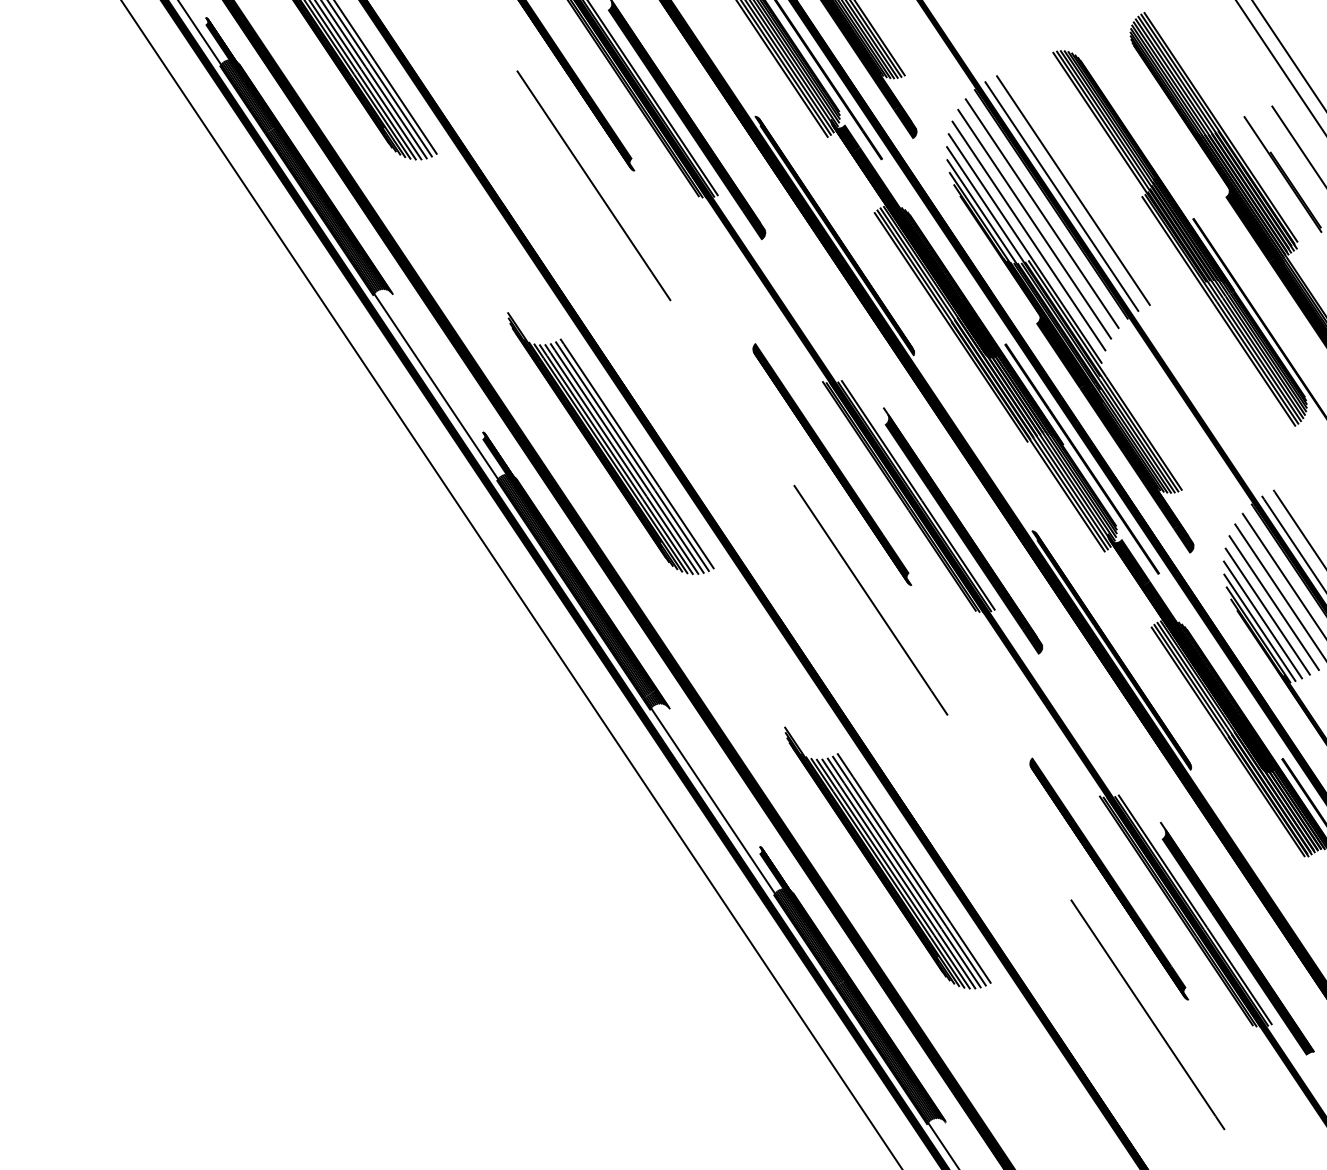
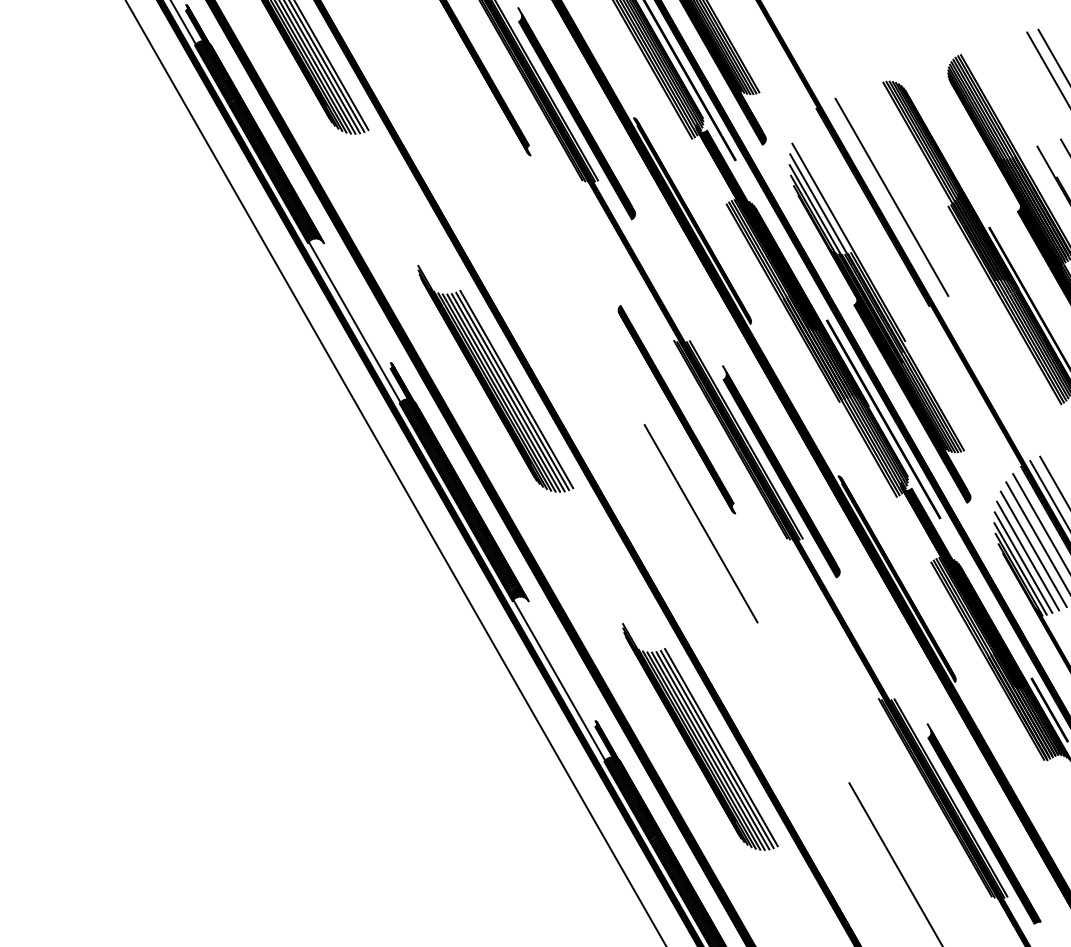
line: (593, 185) -> (496, 165), removed
line: (1061, 196) -> (881, 201), removed
line: (1042, 213) -> (865, 214), removed
line: (1034, 224) -> (857, 223), removed
line: (1028, 235) -> (852, 231), removed
part: (1109, 878) -> (881, 767), removed

